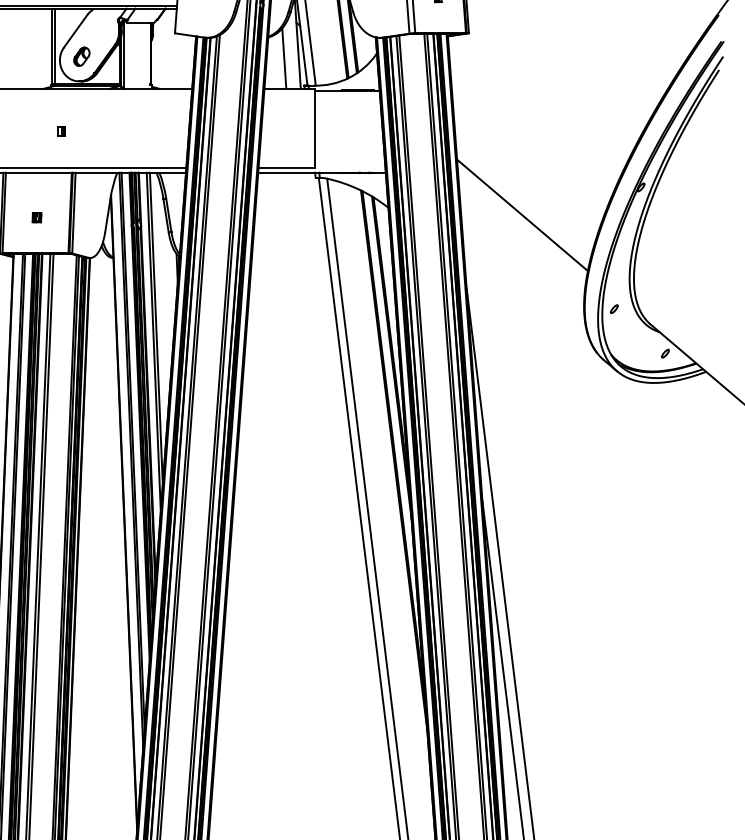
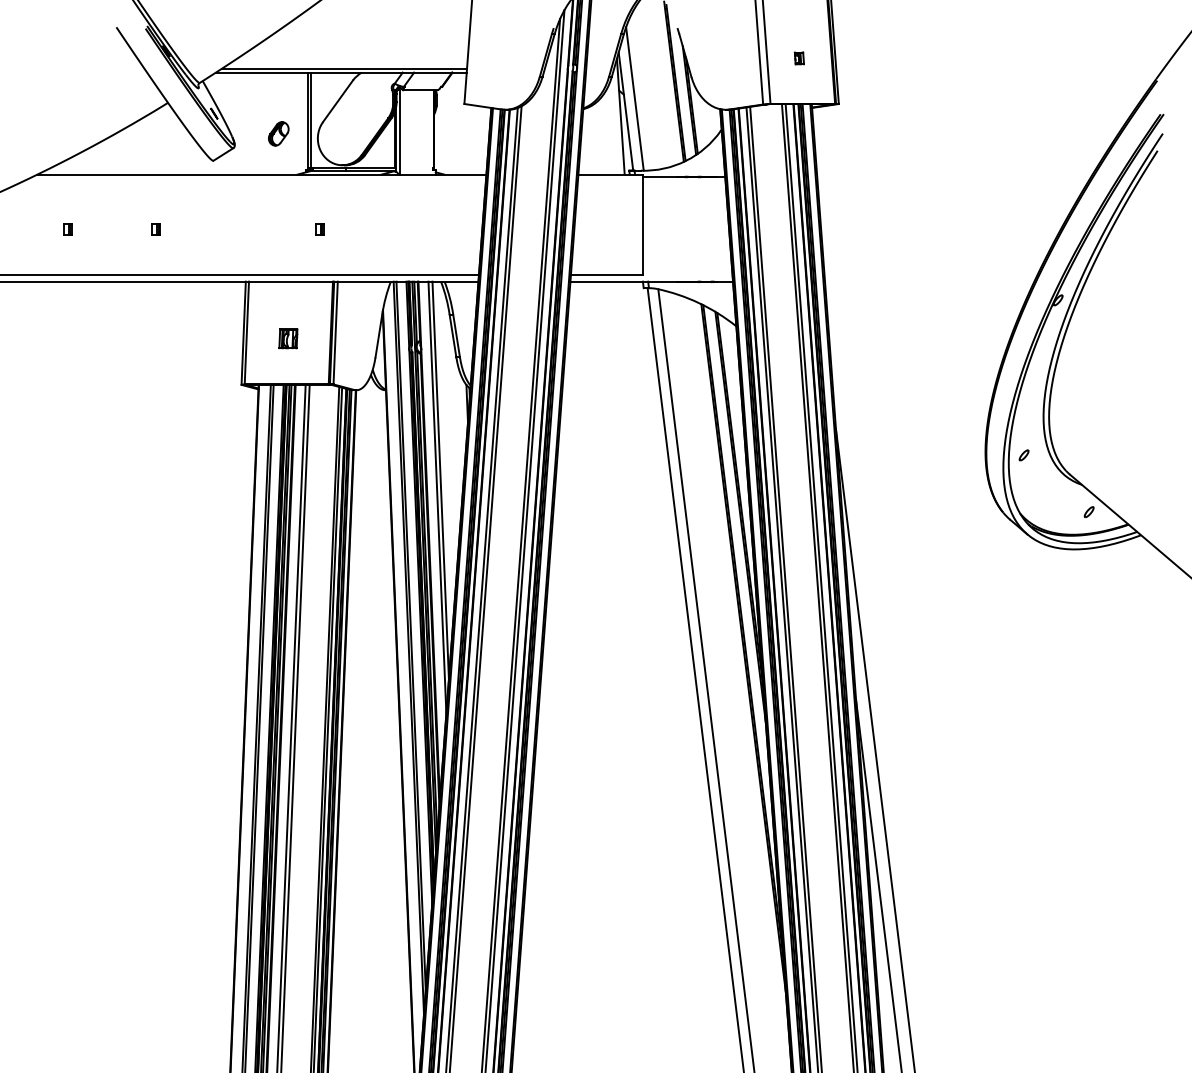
part: (81, 56) -> (278, 133), moved
line: (284, 58) -> (603, 135), removed
line: (522, 215) -> (906, 335), removed
part: (36, 217) -> (288, 338), size x1.6

